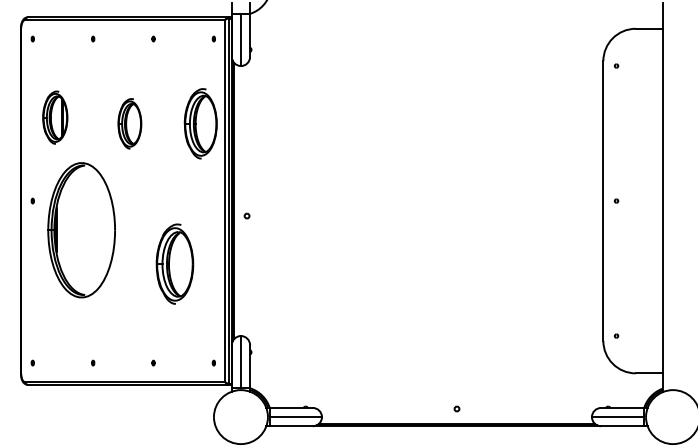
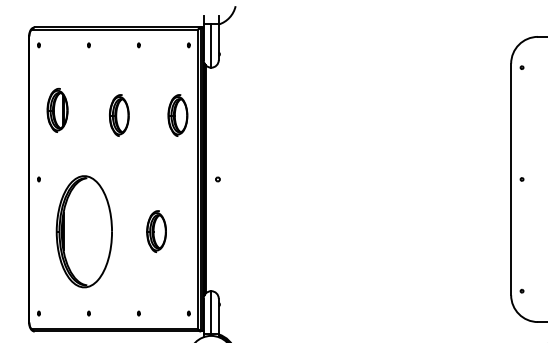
part: (200, 123) -> (177, 115), size x0.71
part: (246, 215) -> (217, 178), moved
part: (81, 230) -> (84, 231), moved
part: (174, 263) -> (156, 231), size x0.62

